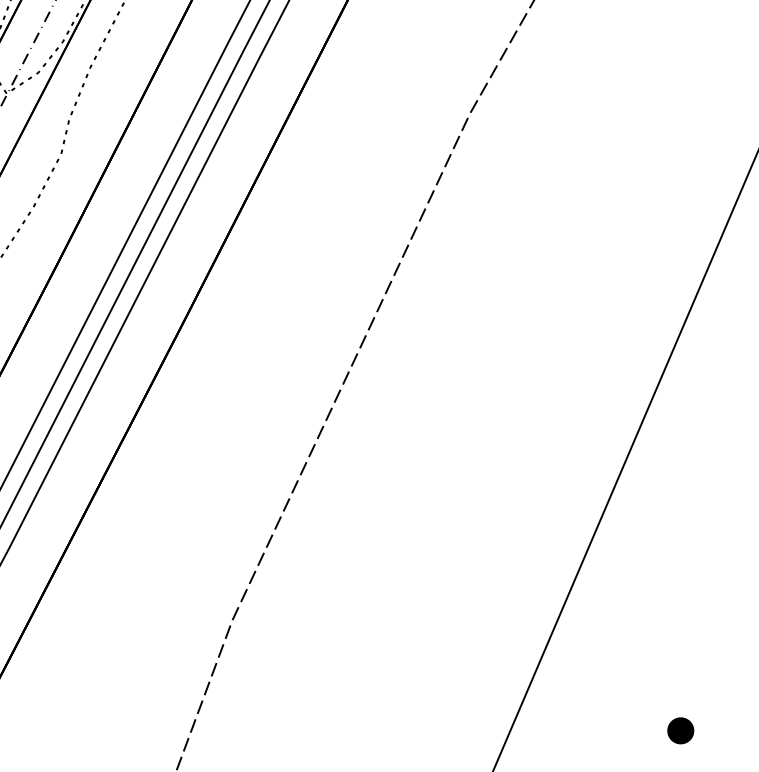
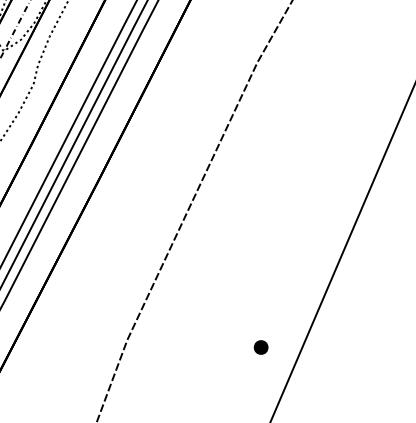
part: (679, 730) -> (260, 347), moved

